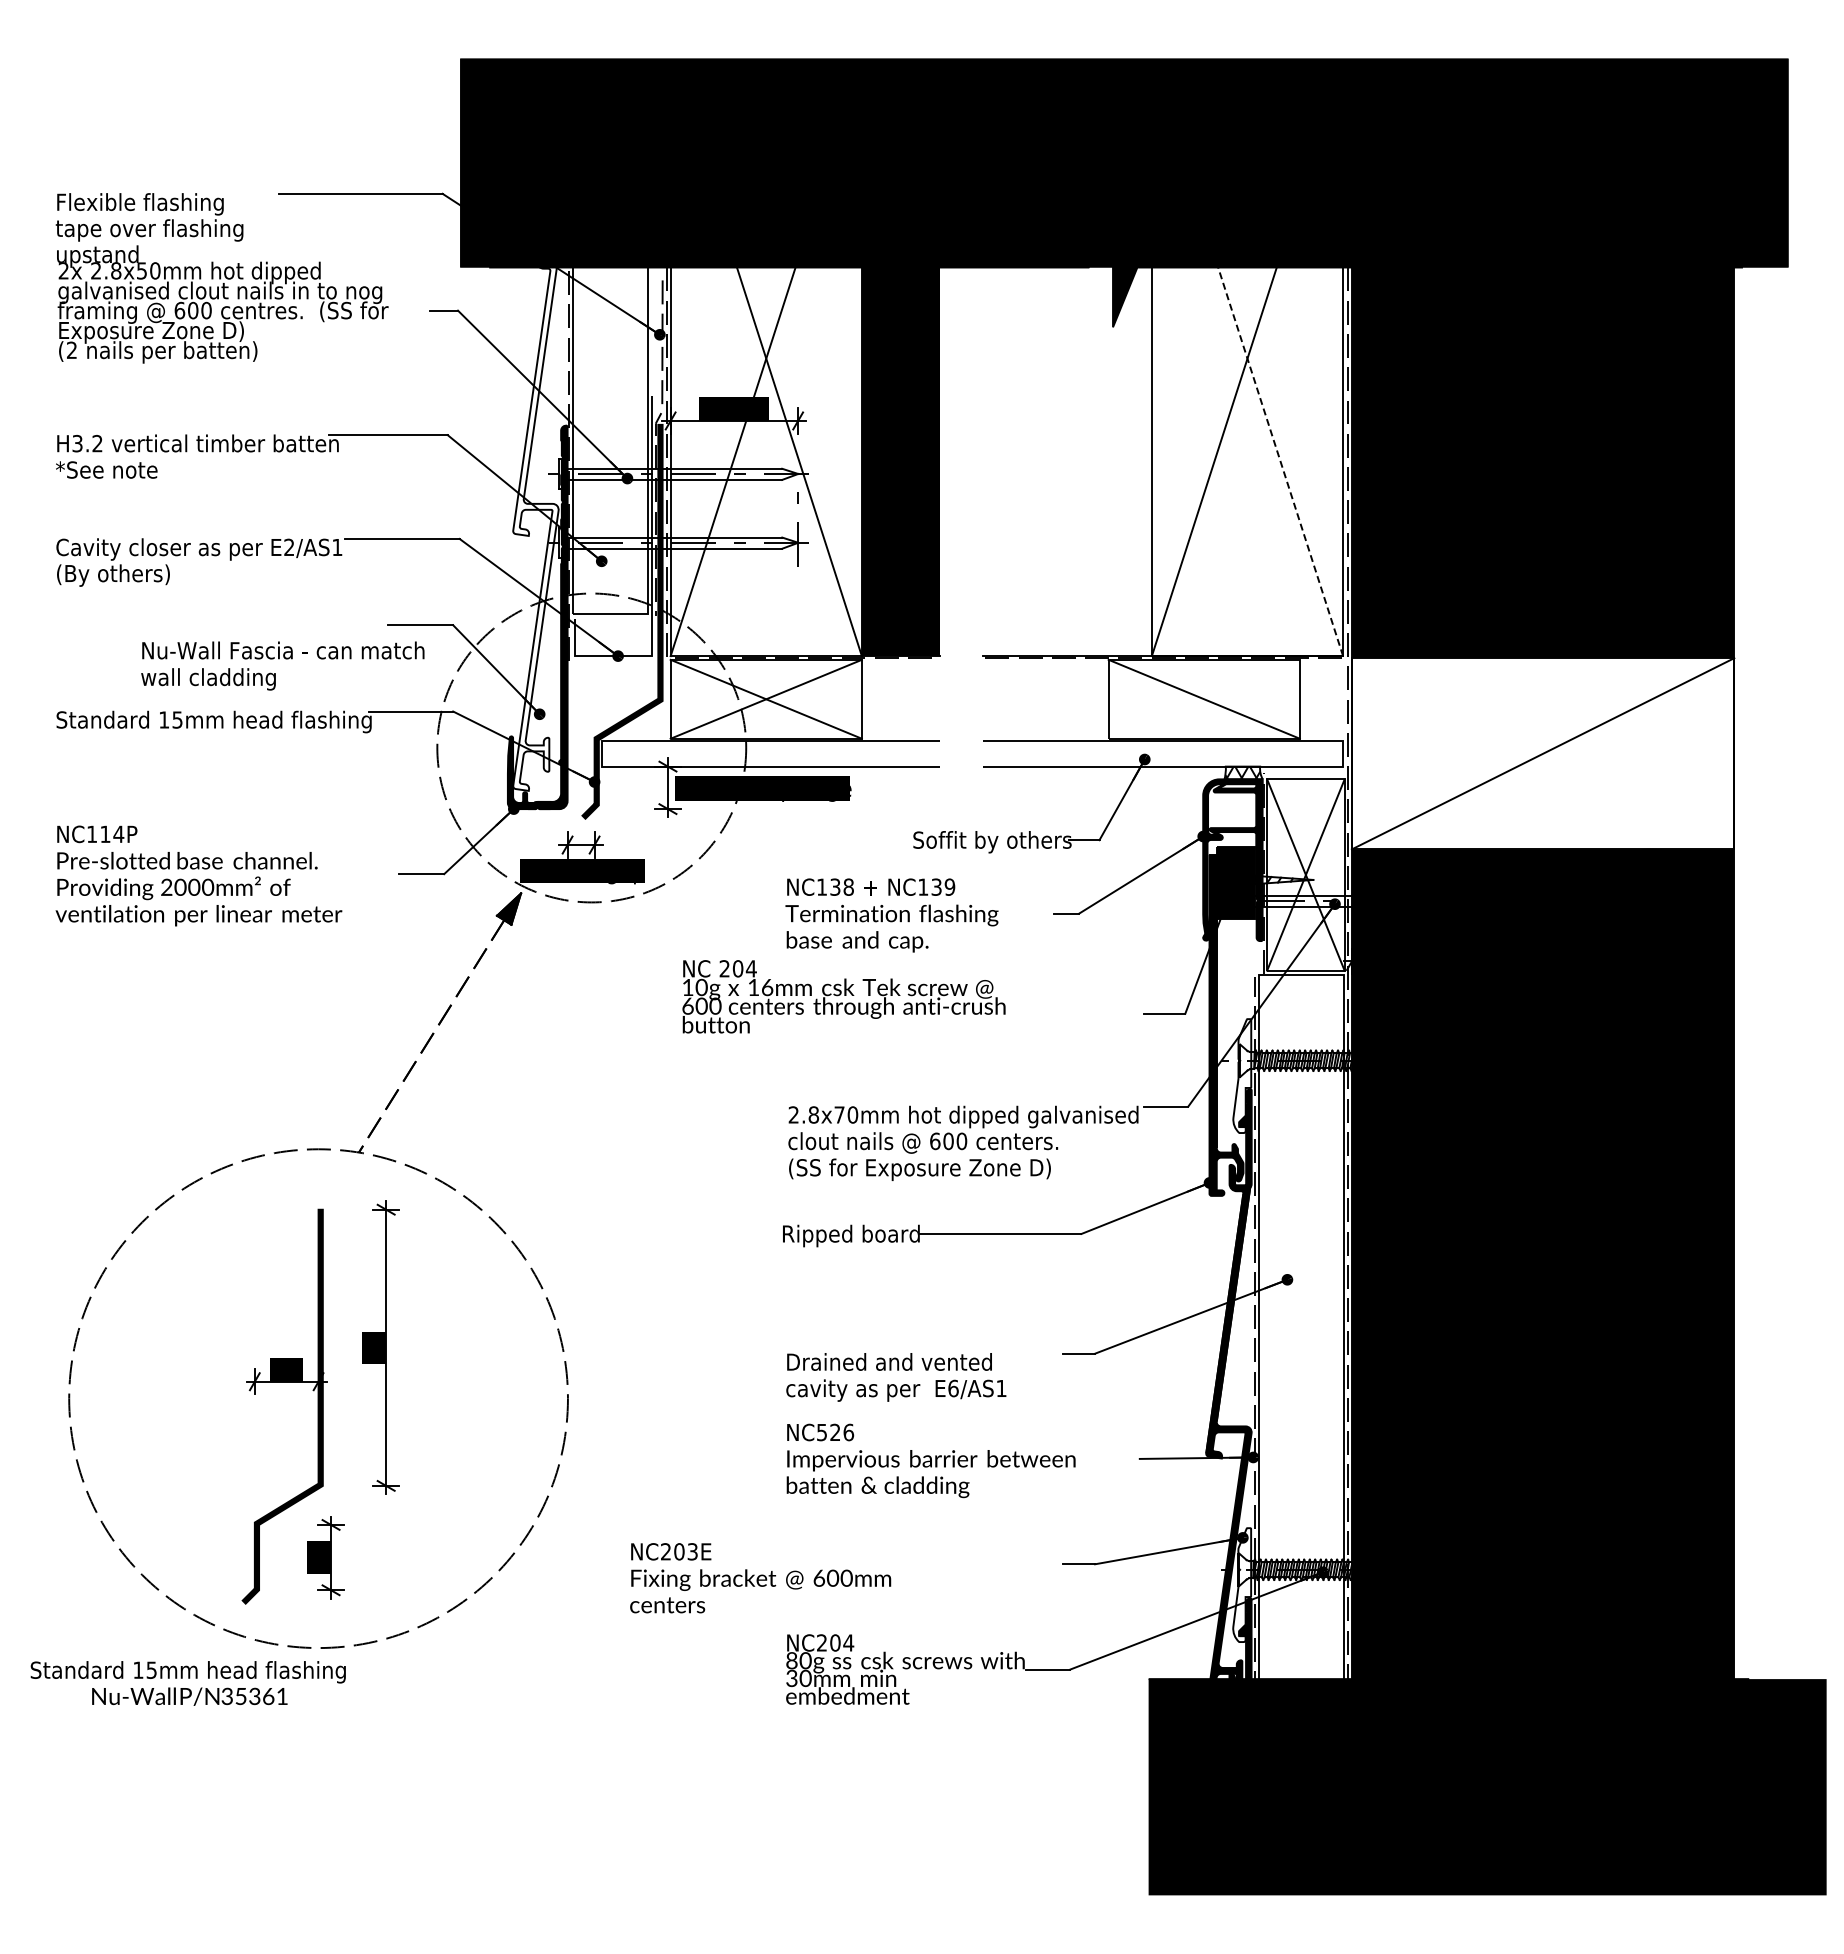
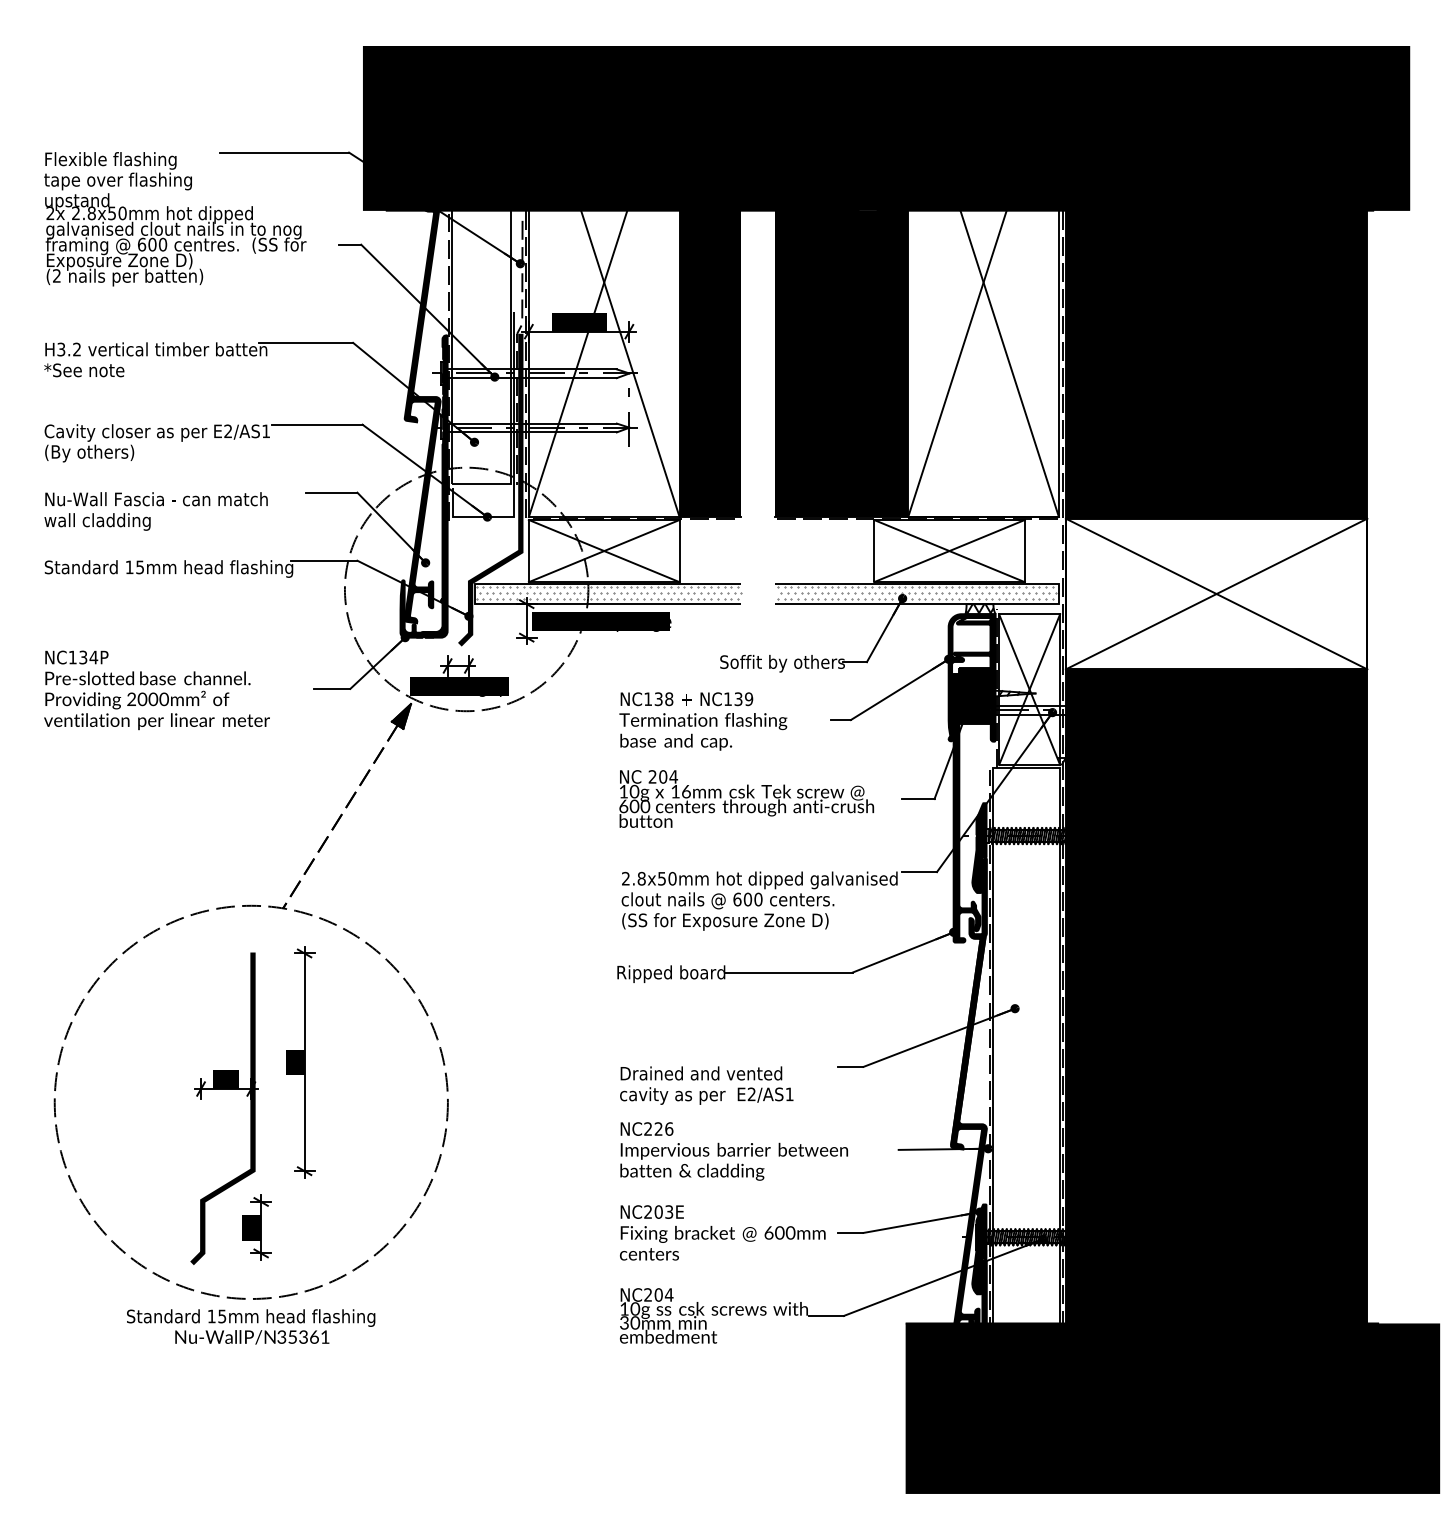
fill: (1067, 461) -> (841, 363), added
line: (1280, 461) -> (1009, 363), dashed -> solid
fill: (535, 478) -> (422, 377), added
text: (282, 665) -> (155, 511), moved
line: (1203, 698) -> (948, 550), added
hatch: (772, 752) -> (609, 593), added
hatch: (1162, 752) -> (916, 593), added
line: (1542, 753) -> (1216, 593), added
text: (105, 834) -> (83, 657), NC114P -> NC134P
text: (843, 996) -> (746, 798), moved
fill: (1242, 1076) -> (979, 848), added
text: (839, 1114) -> (661, 878), 2.8x70mm -> 2.8x50mm
text: (953, 1388) -> (751, 1094), E6/AS1 -> E2/AS1
text: (821, 1432) -> (647, 1129), NC526 -> NC226
text: (760, 1578) -> (722, 1233), moved
fill: (1242, 1585) -> (979, 1249), added
text: (791, 1660) -> (624, 1308), 80g -> 10g
text: (187, 1683) -> (250, 1326), moved

